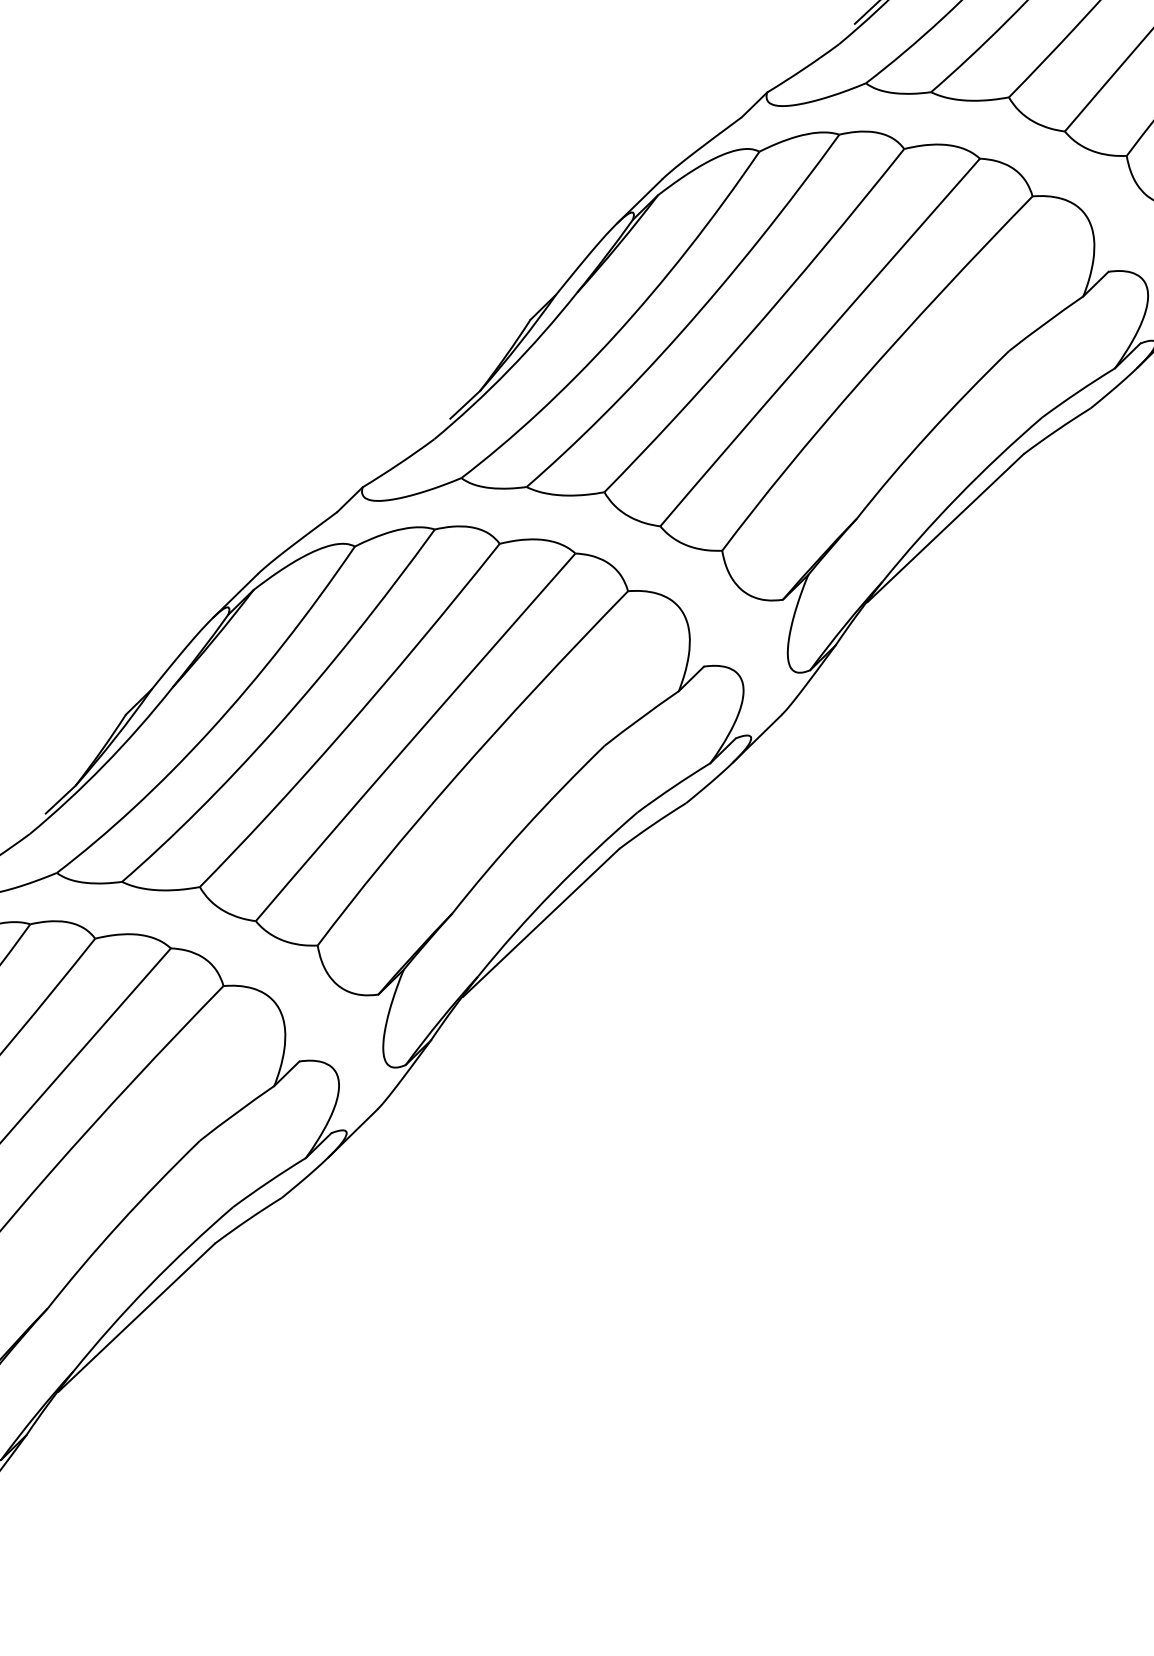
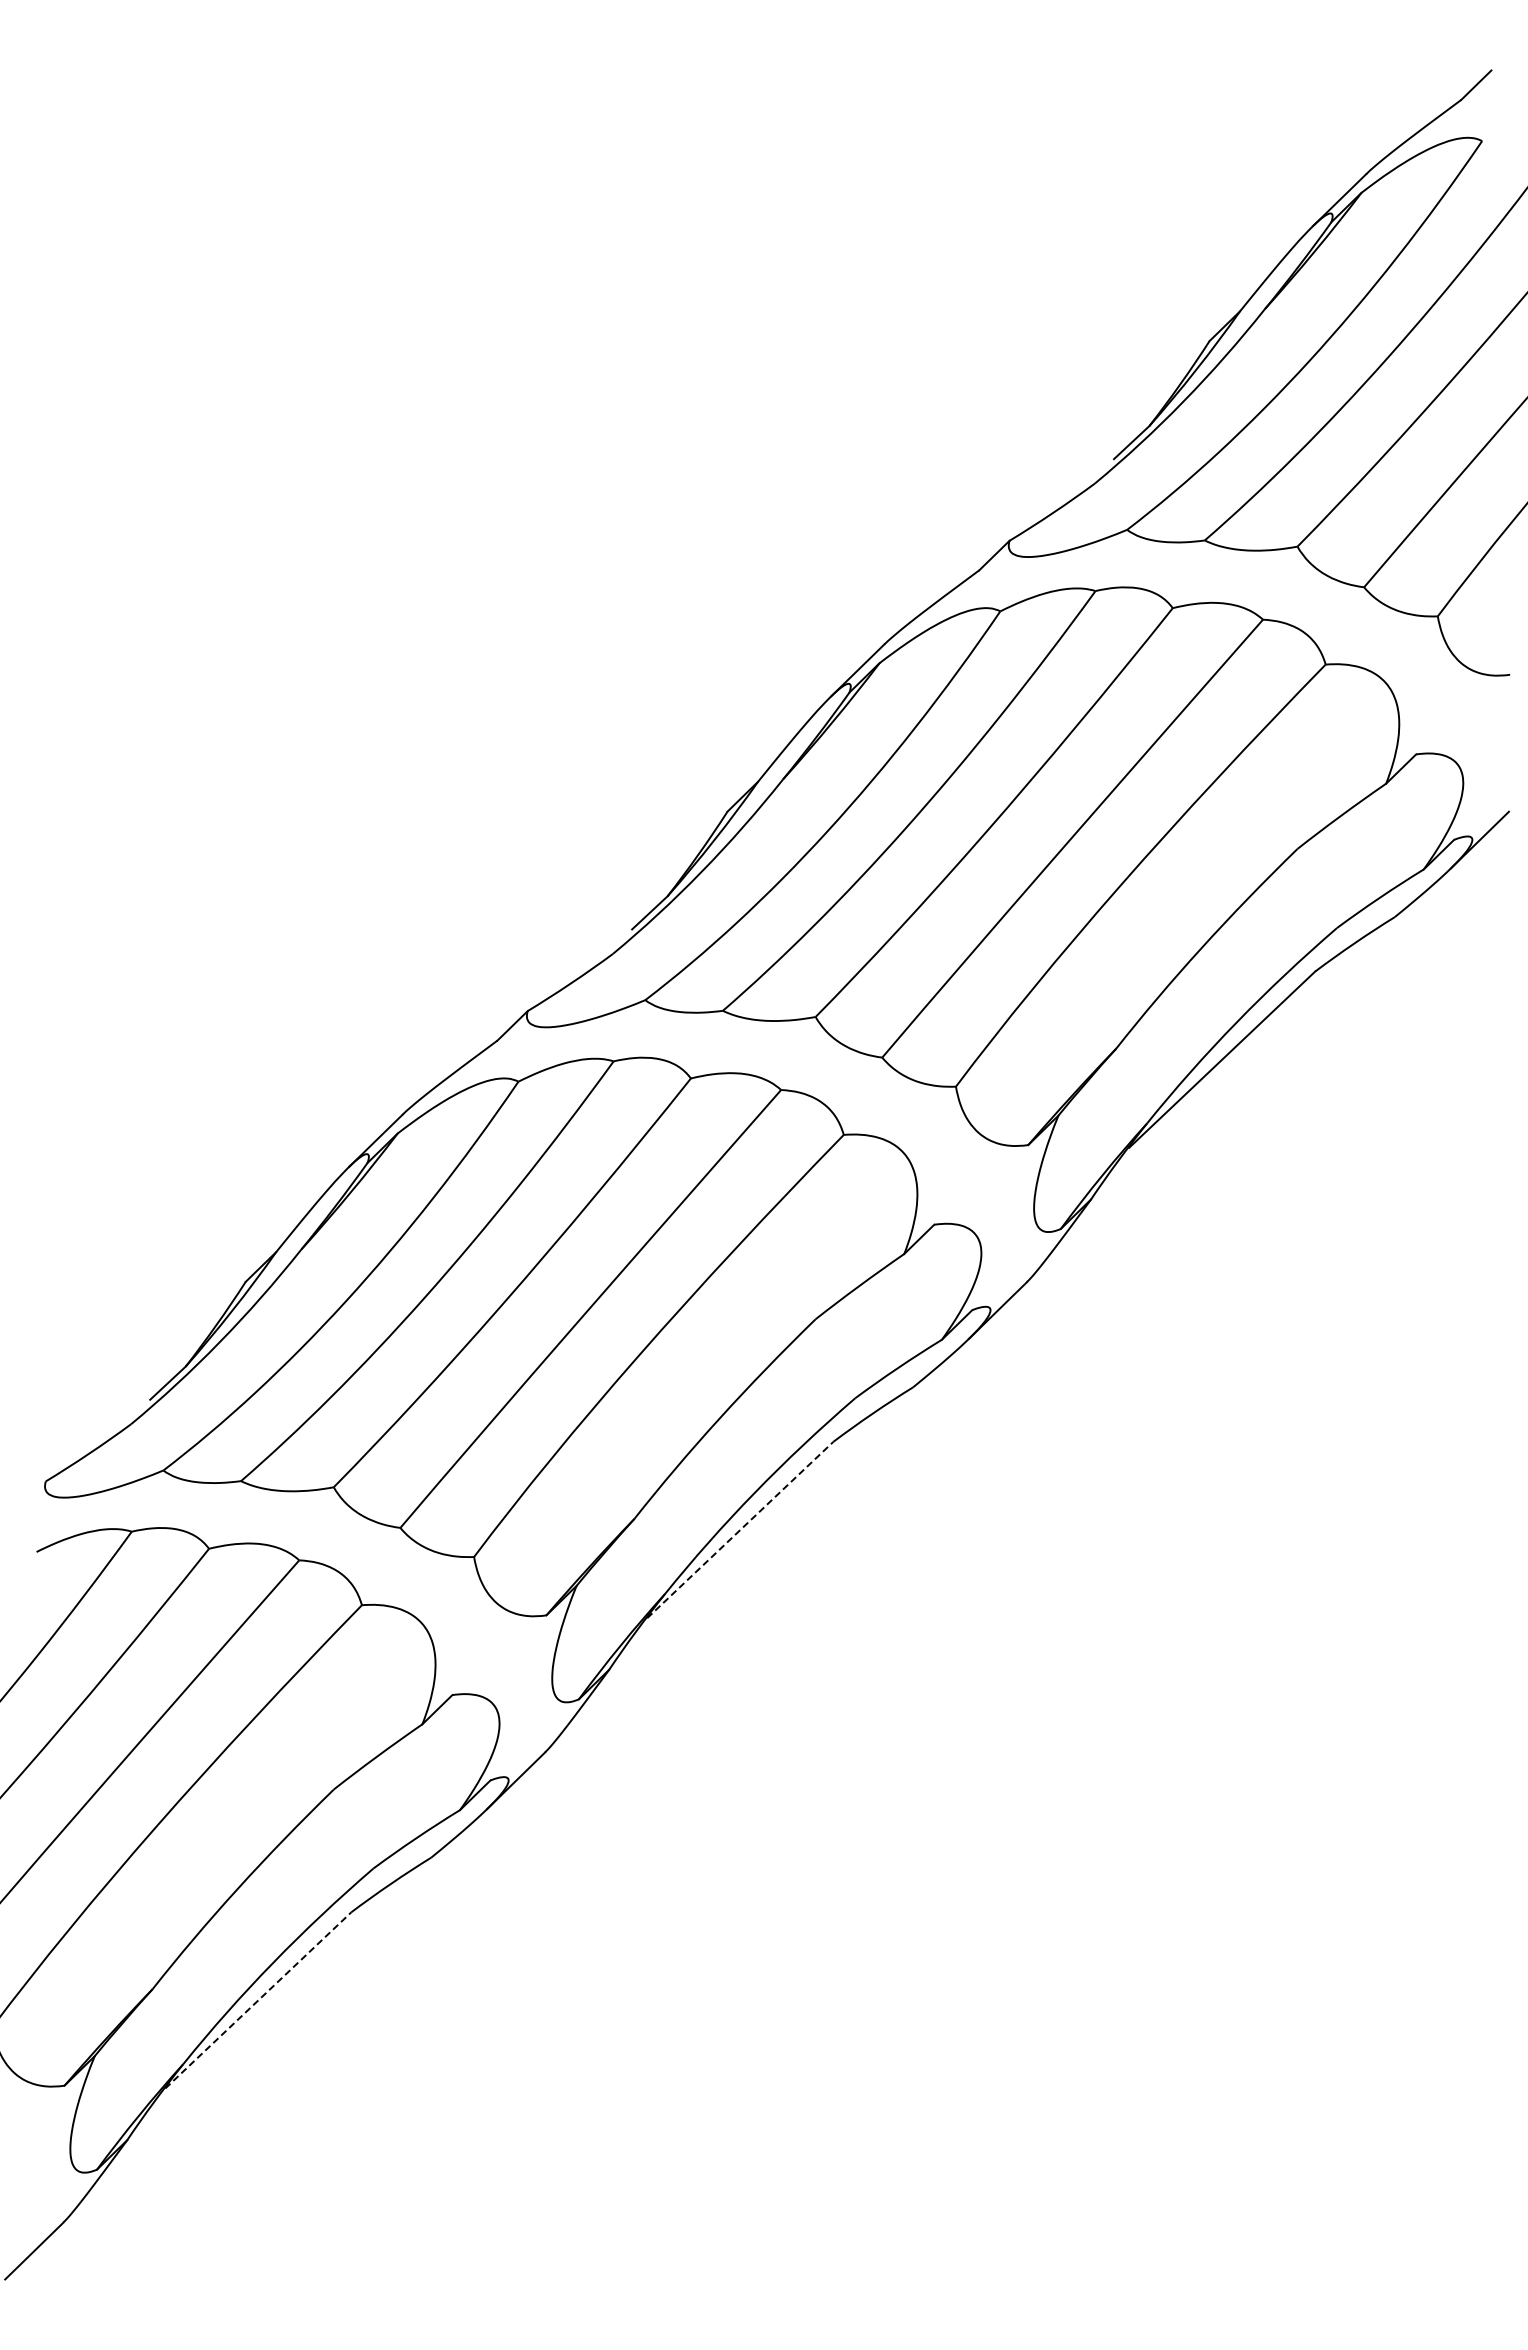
line: (541, 922) -> (740, 1529), solid -> dashed
line: (136, 1317) -> (258, 2000), solid -> dashed

